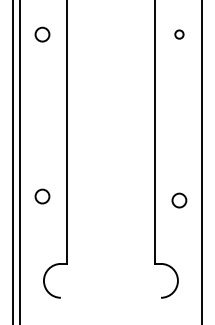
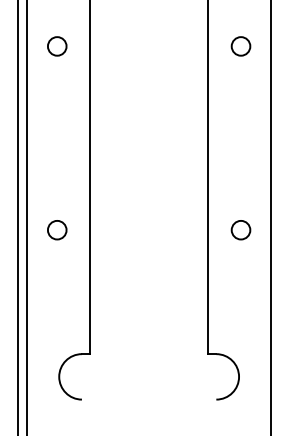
circle: (179, 34) -> (241, 46), size x1.67
circle: (42, 196) -> (57, 230), moved
circle: (179, 200) -> (241, 230), moved

